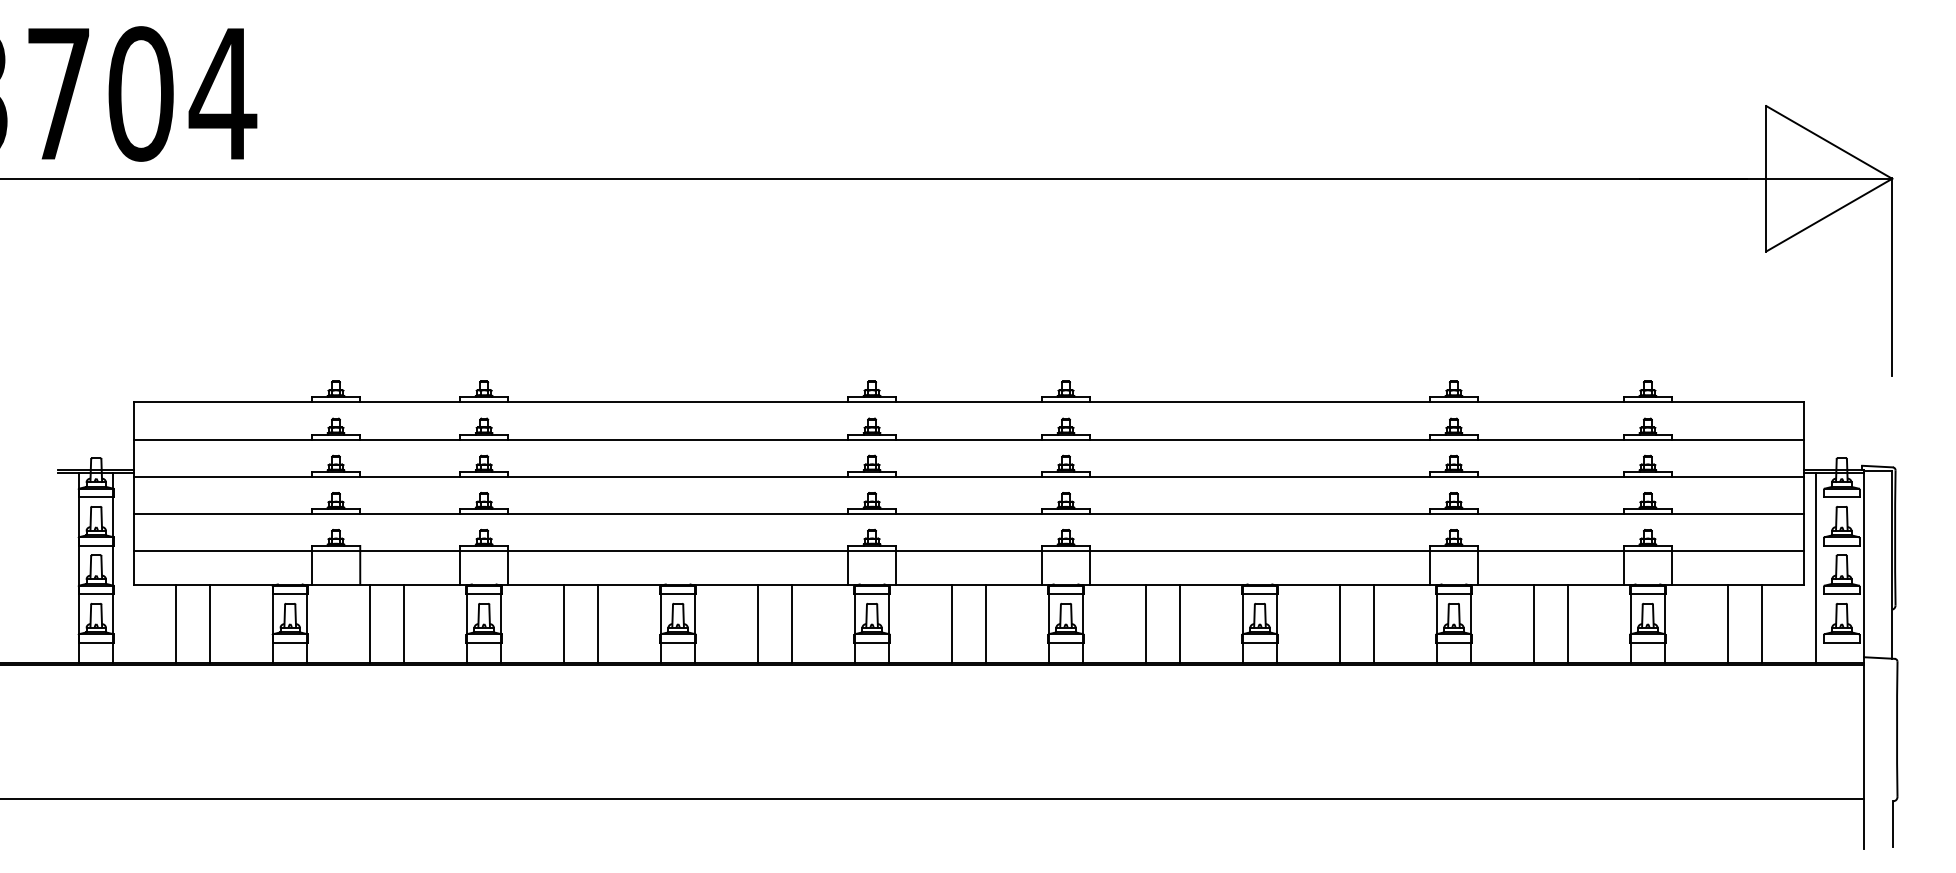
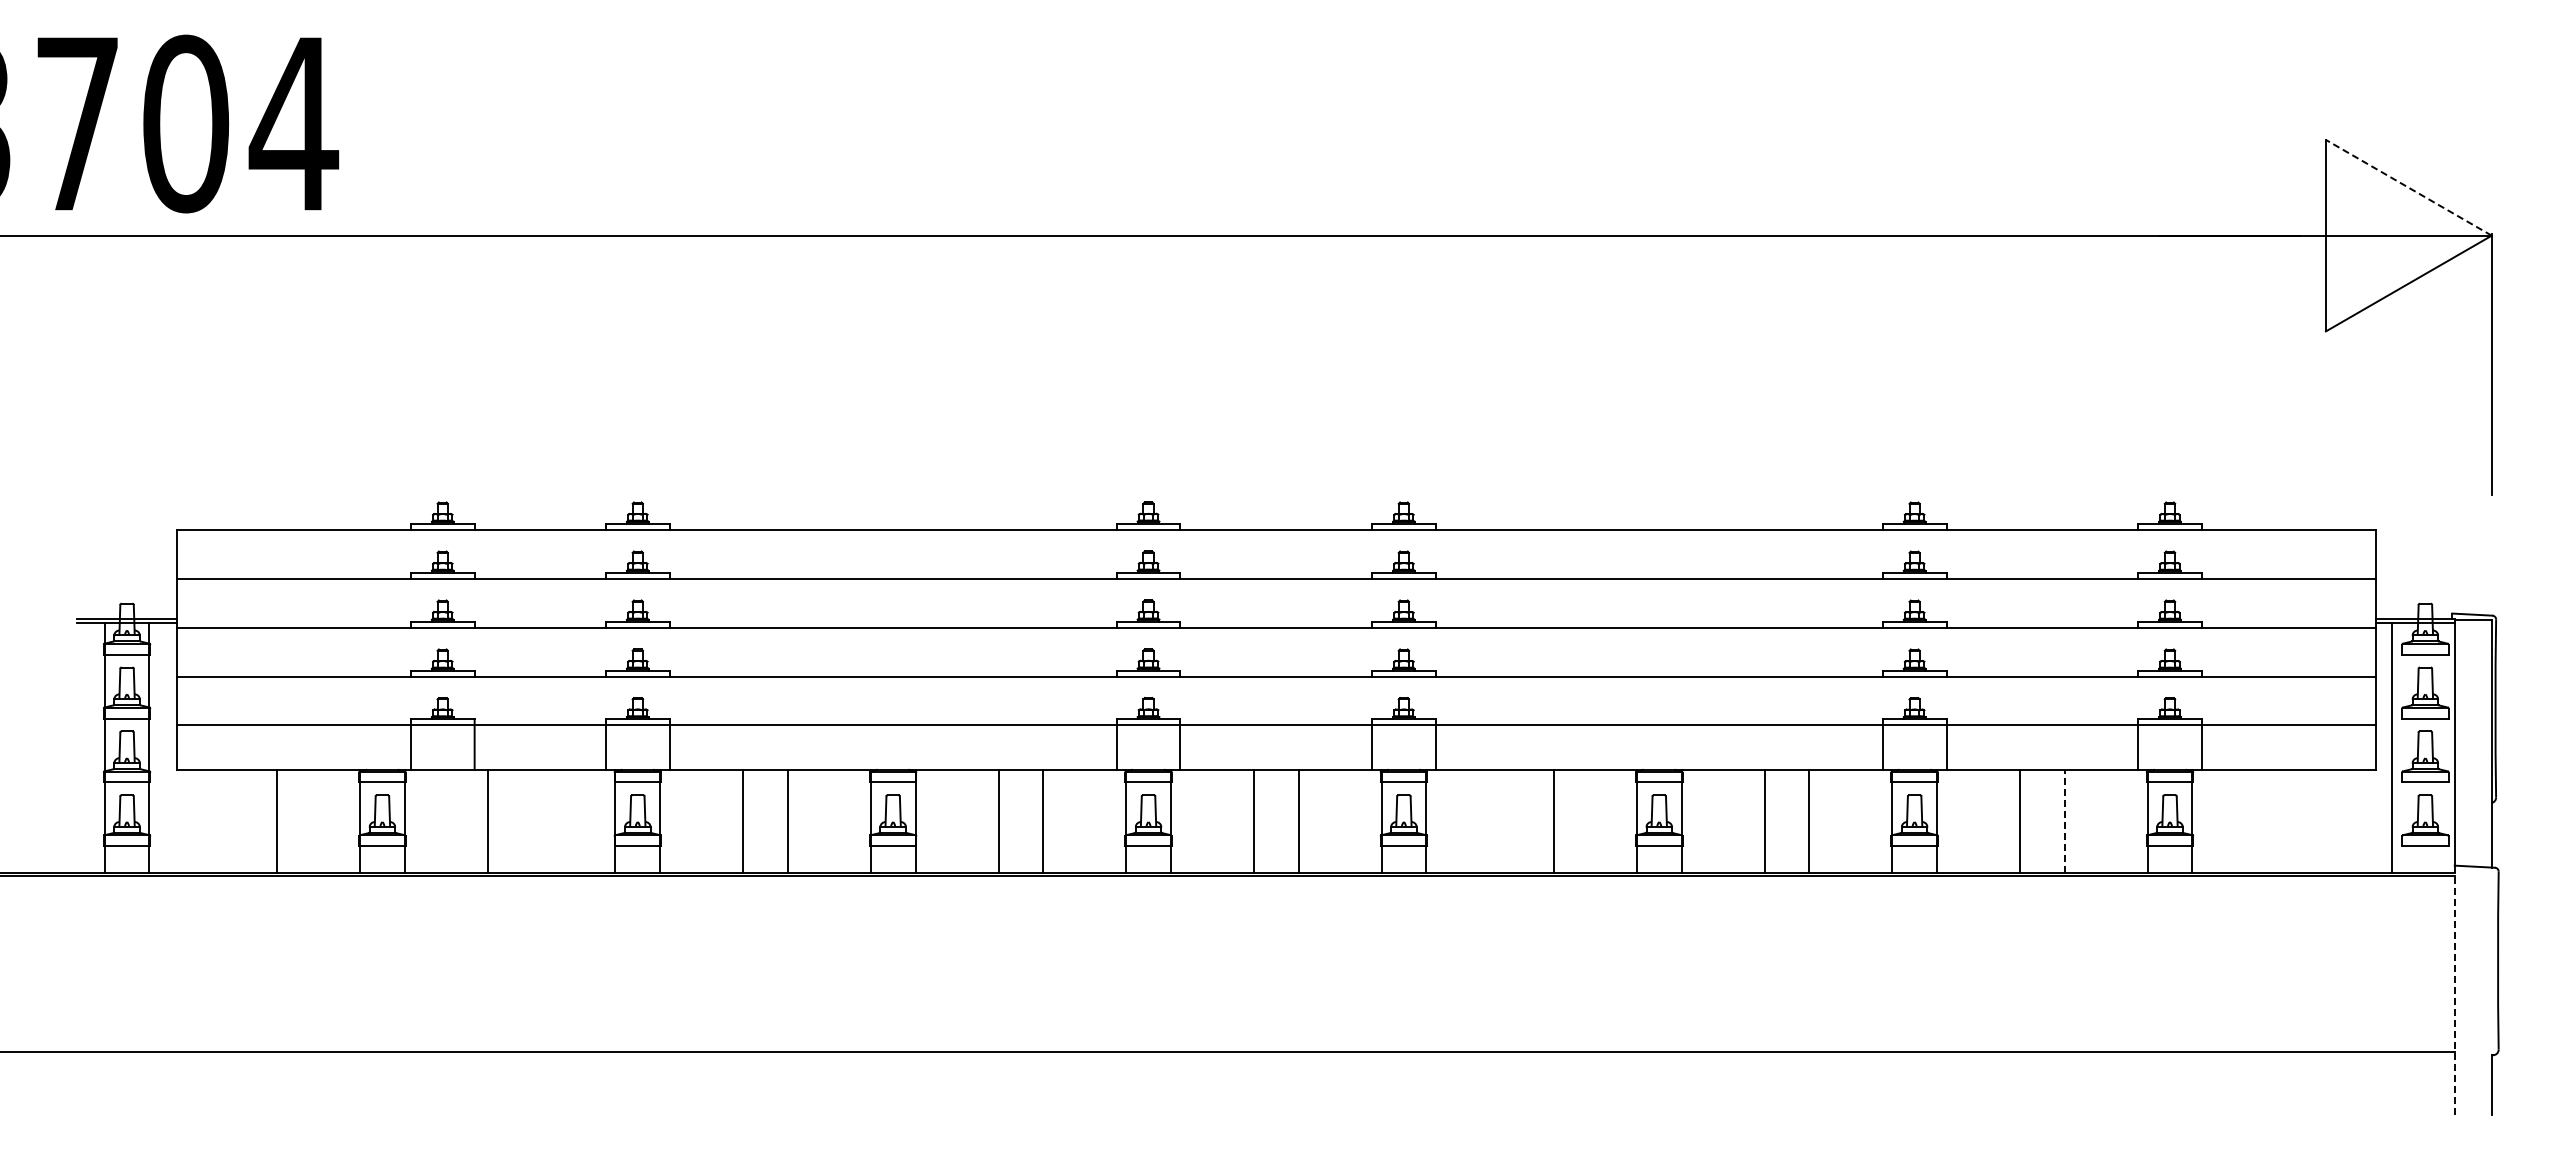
line: (1829, 142) -> (2408, 187), solid -> dashed
line: (176, 623) -> (232, 821), removed
line: (404, 623) -> (532, 821), removed
line: (1146, 623) -> (1509, 821), removed
line: (1567, 623) -> (2064, 821), solid -> dashed
line: (1728, 623) -> (2275, 821), removed
line: (1762, 623) -> (2320, 821), removed
line: (1863, 753) -> (2454, 992), solid -> dashed

